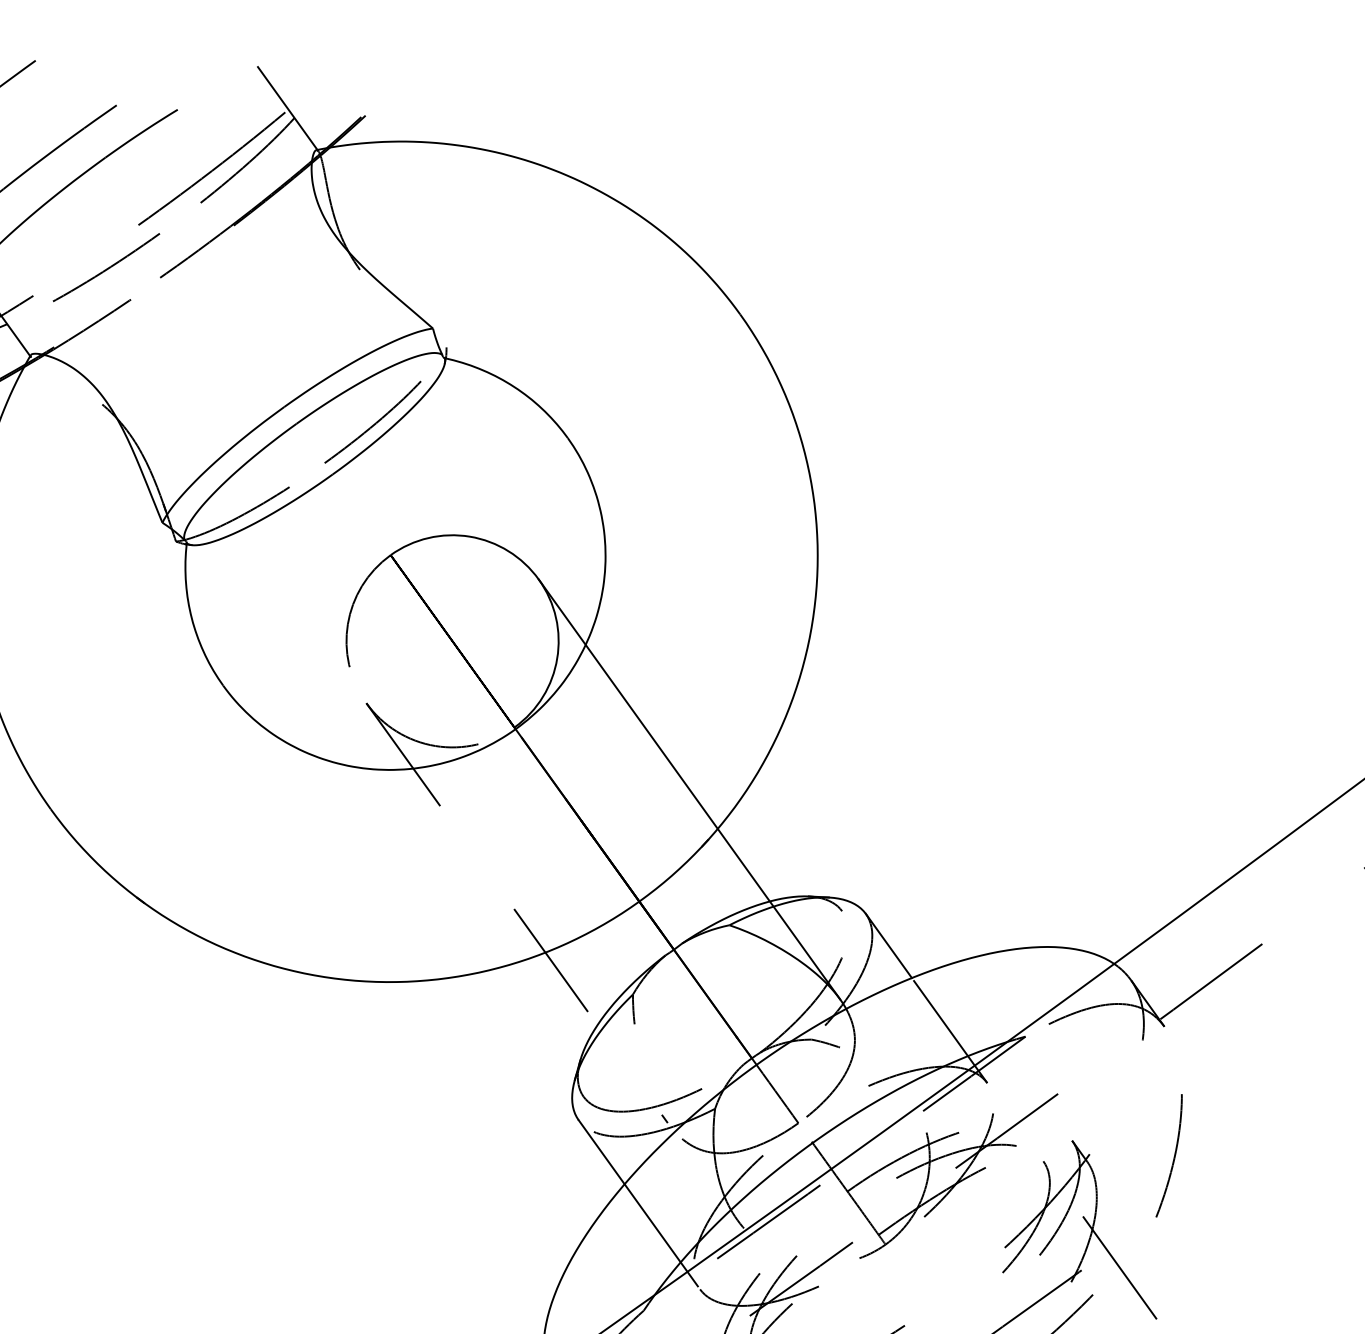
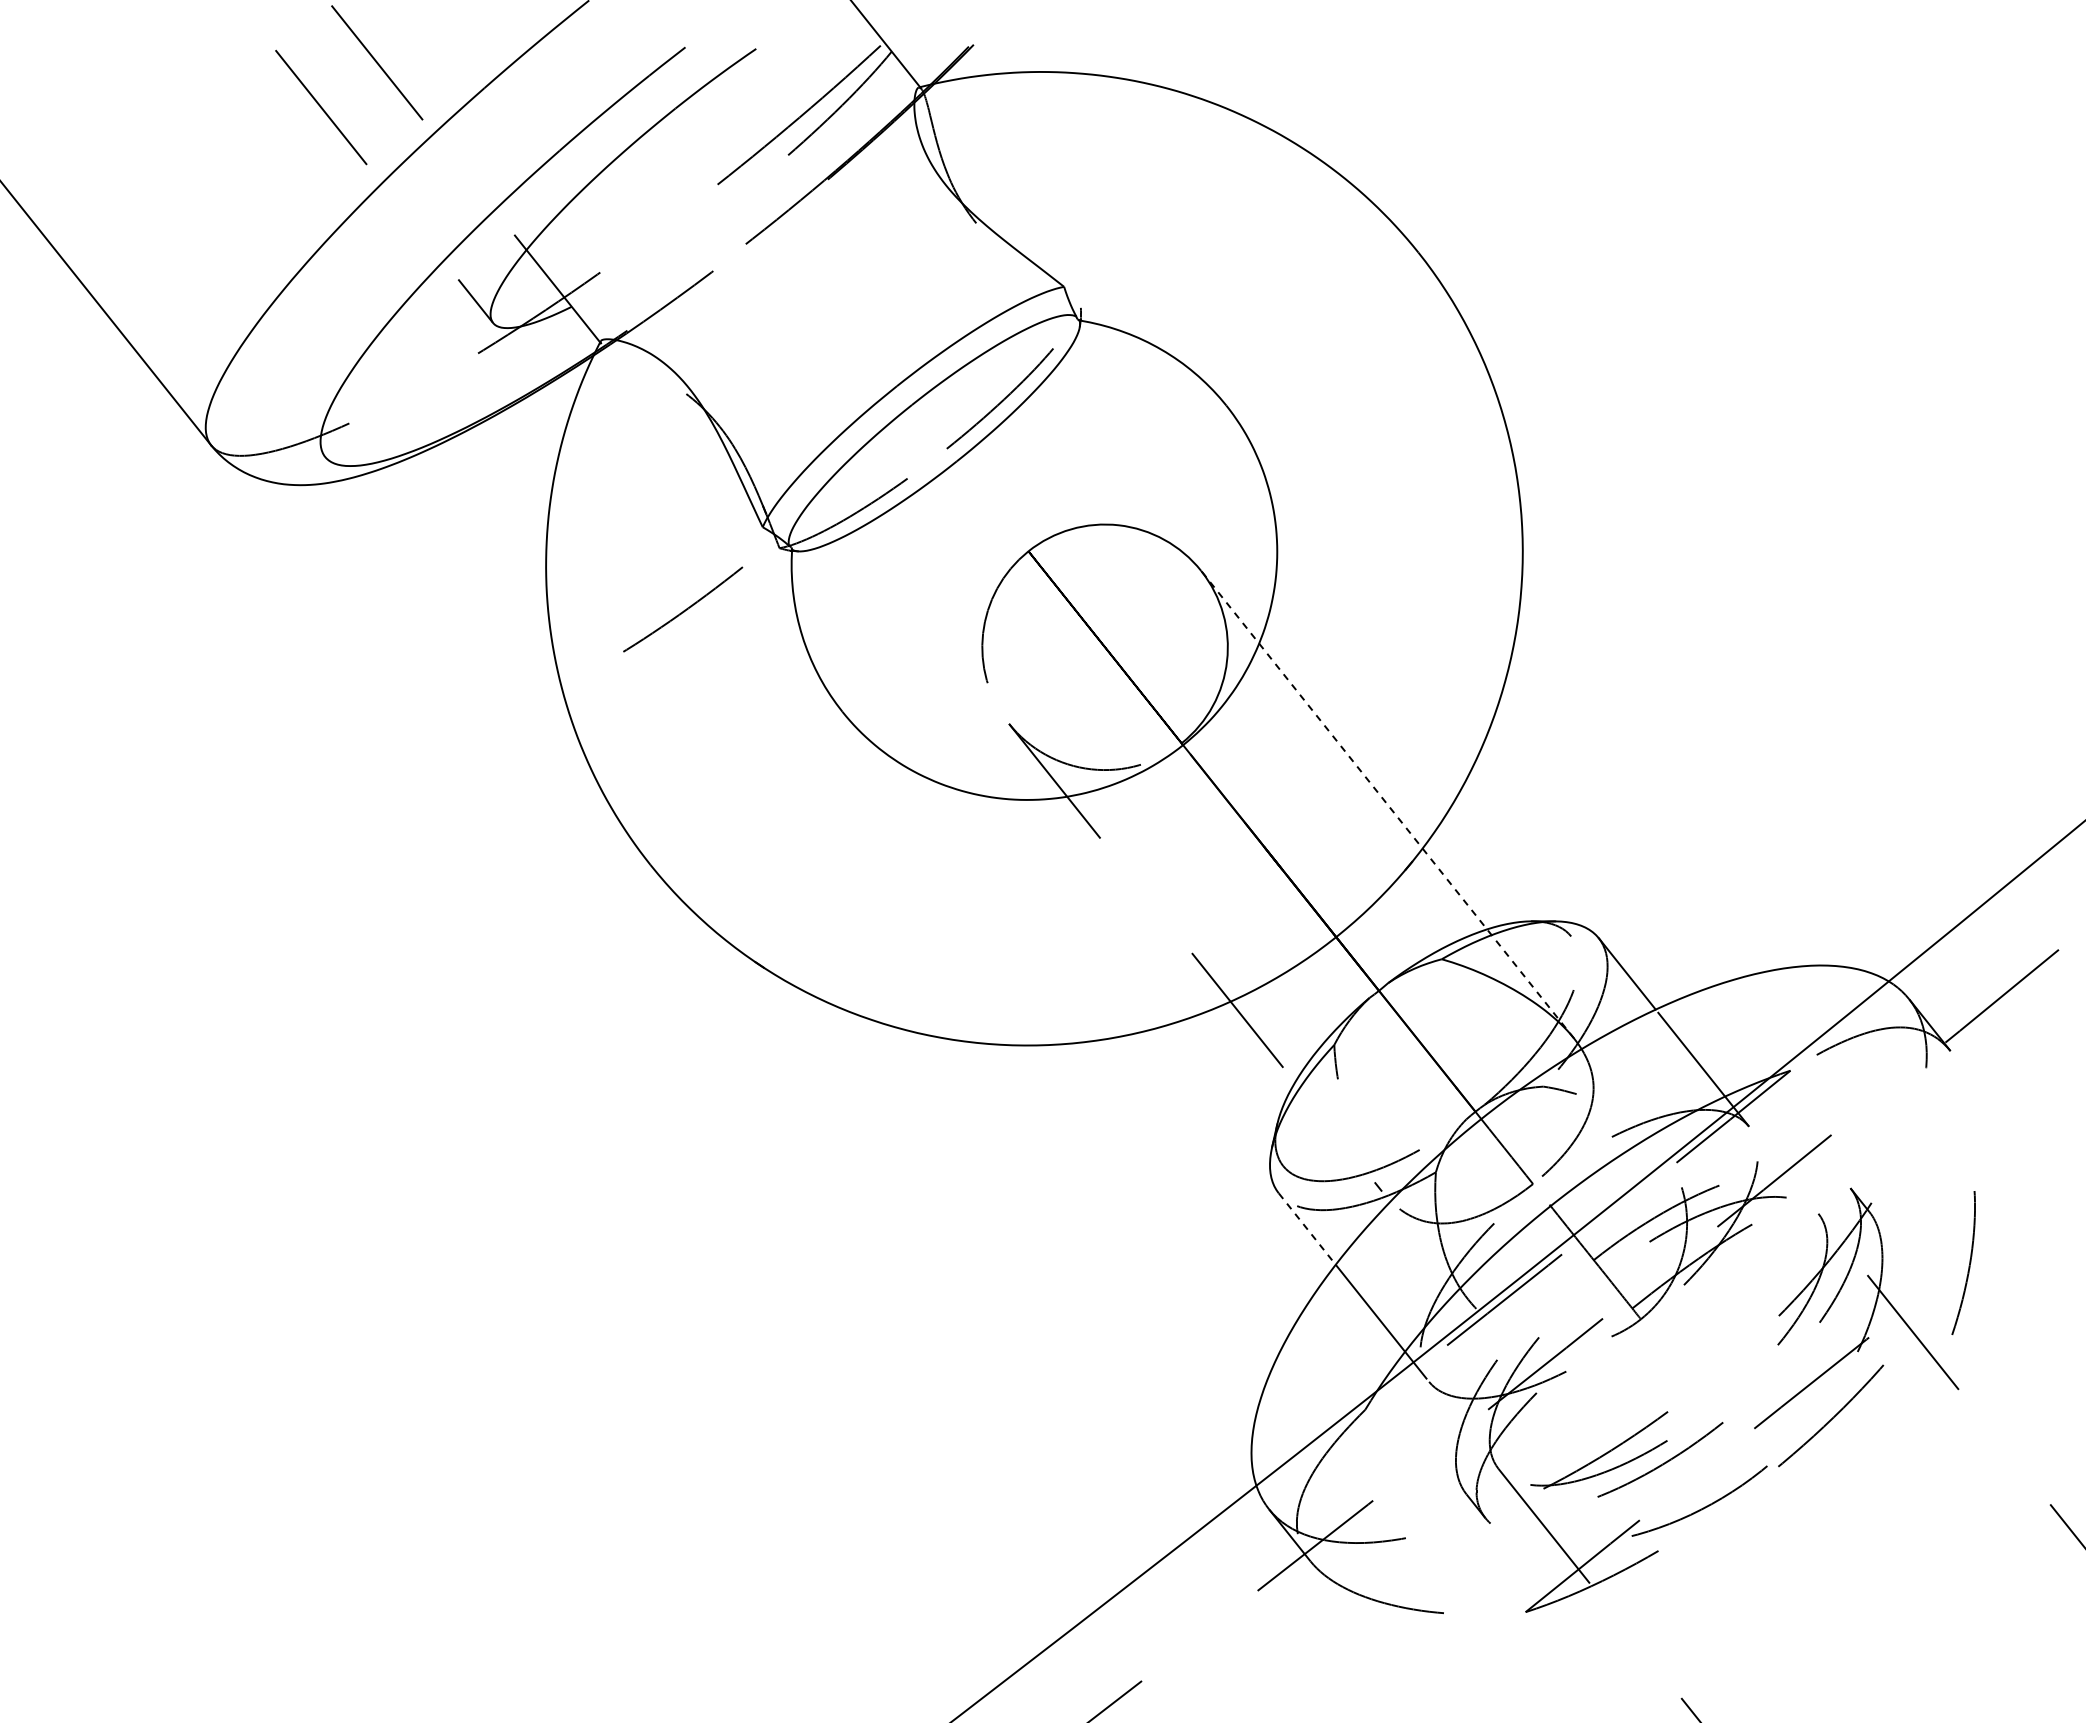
curve: (107, 267) -> (684, 609), moved
line: (689, 789) -> (1387, 804), solid -> dashed
line: (601, 1152) -> (1307, 1229), solid -> dashed
curve: (1173, 1158) -> (1968, 1265), moved

